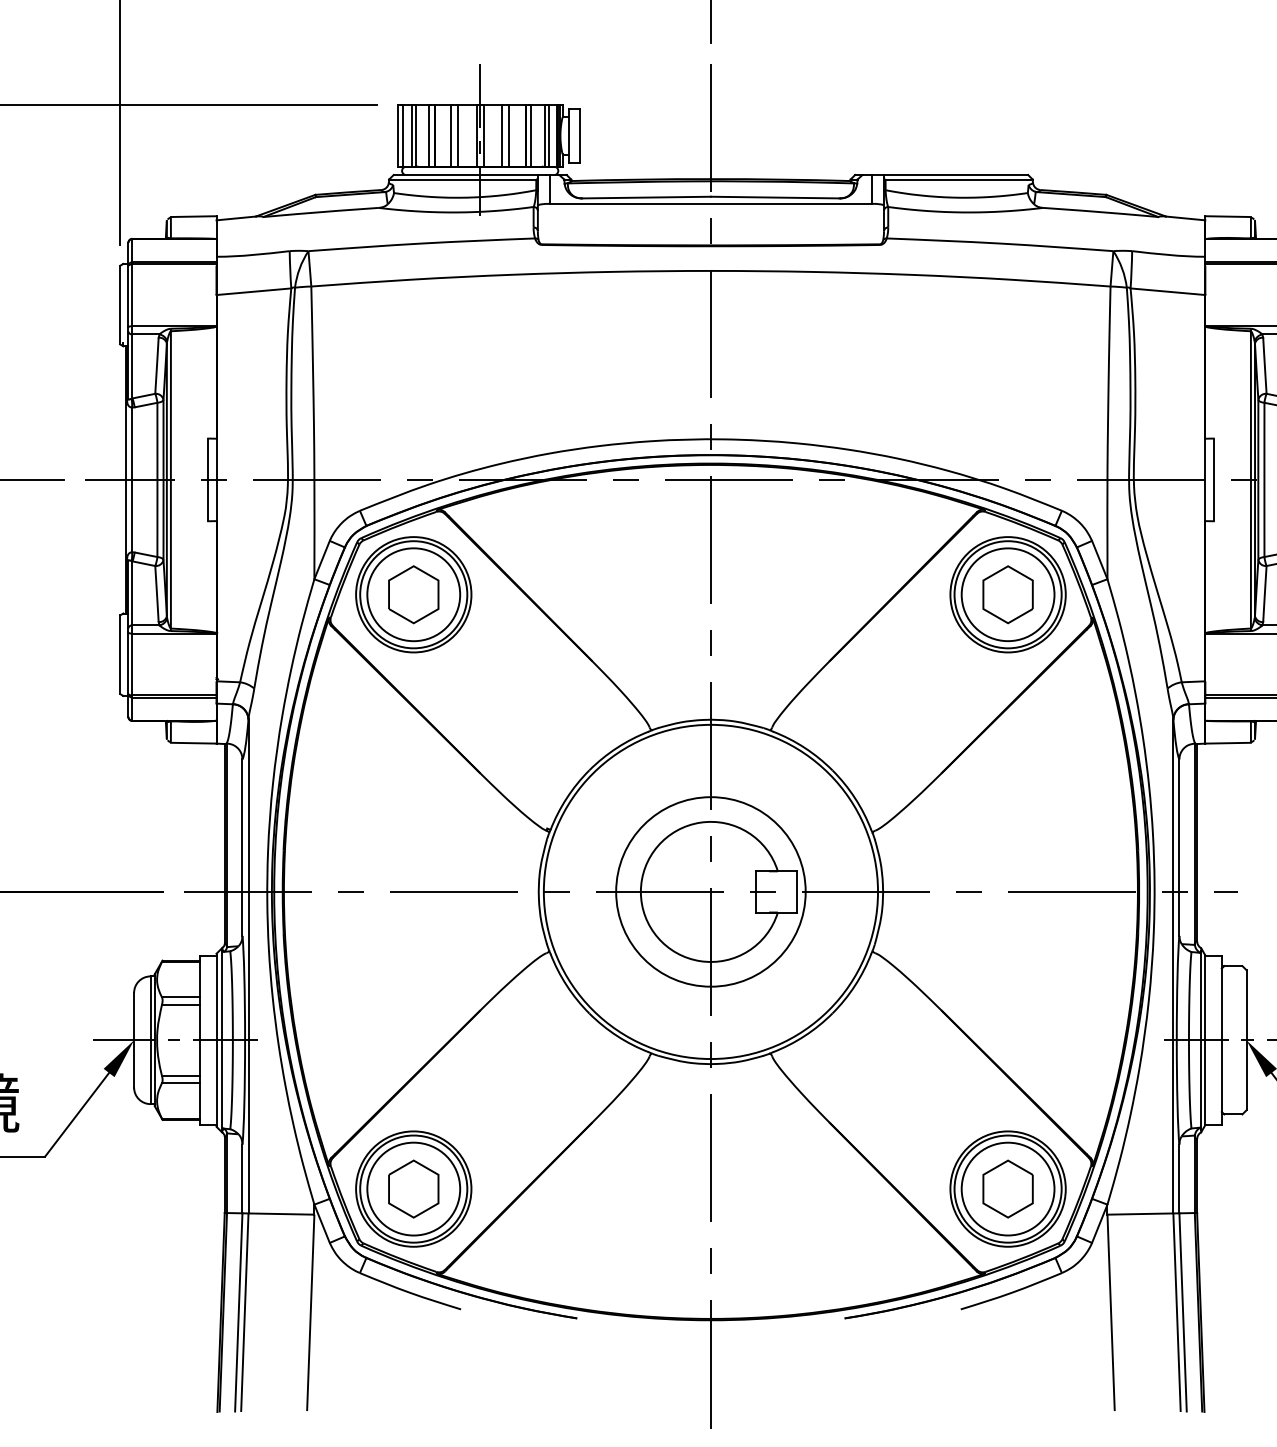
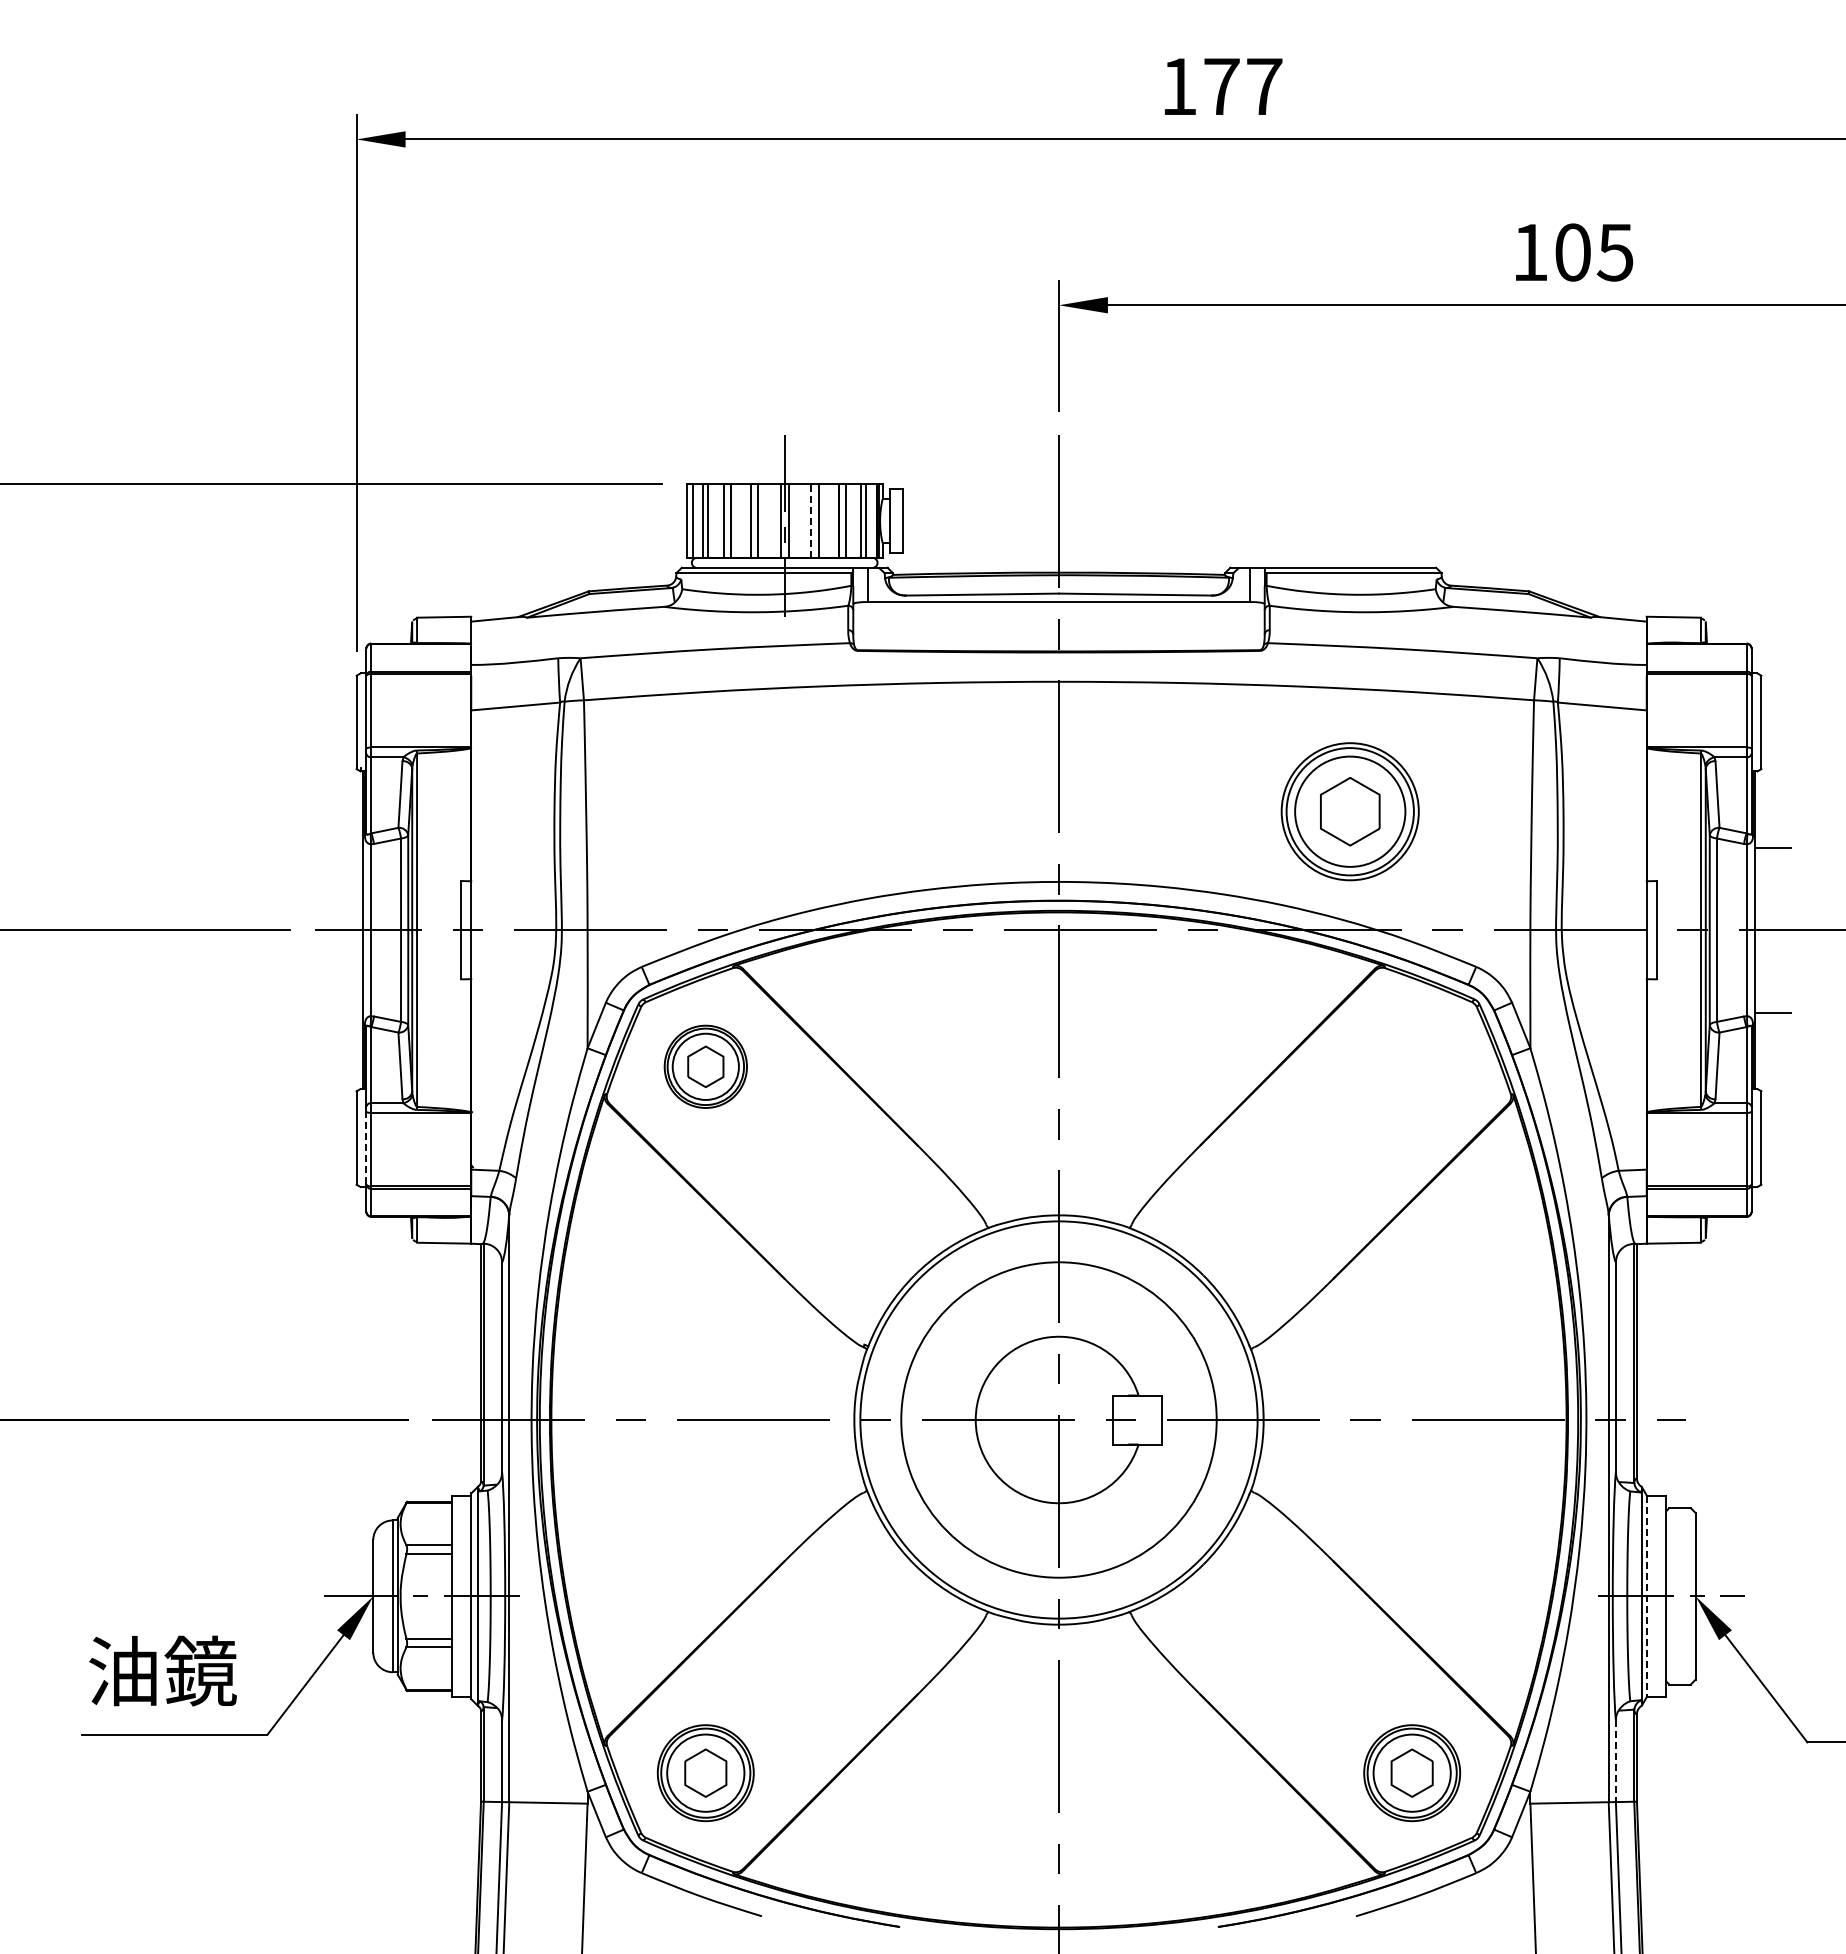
line: (501, 136) -> (810, 521), solid -> dashed
part: (413, 594) -> (705, 1066), size x0.6
part: (1007, 594) -> (1349, 811), moved
line: (128, 662) -> (366, 1147), solid -> dashed
circle: (710, 891) -> (1058, 1419), size x1.4
line: (1205, 1040) -> (1646, 1596), solid -> dashed
line: (1179, 1179) -> (1615, 1761), solid -> dashed
part: (413, 1188) -> (705, 1772), size x0.7
part: (1007, 1188) -> (1411, 1772), size x0.7

